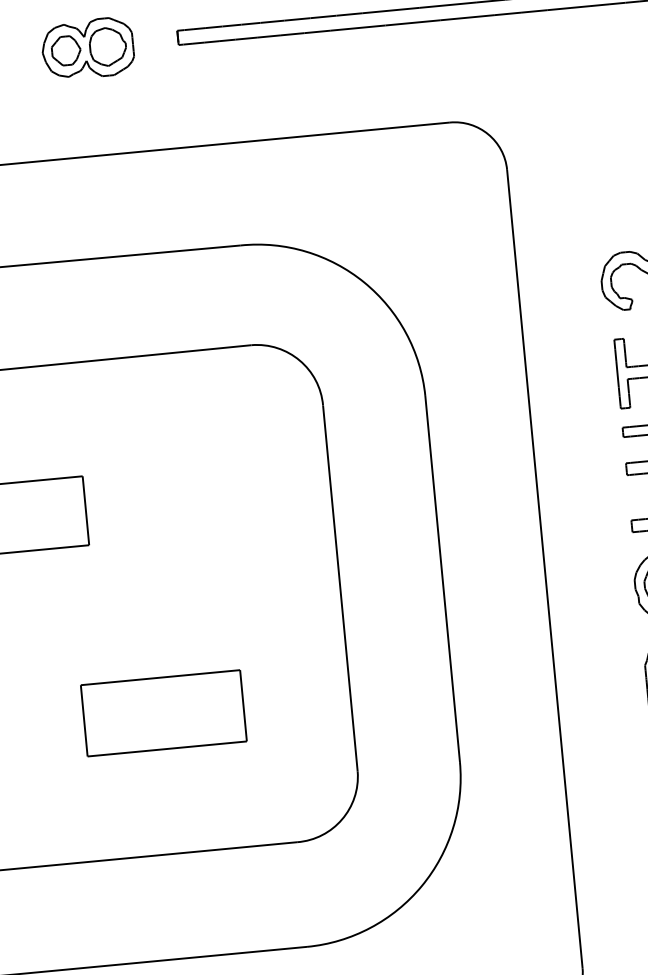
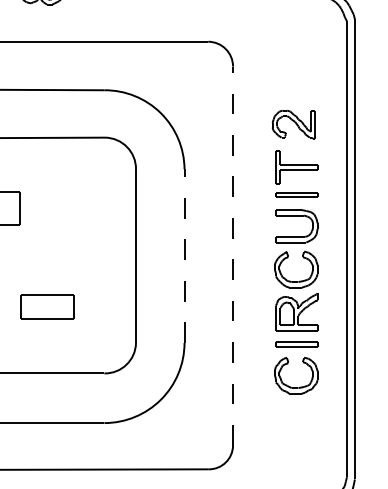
line: (545, 570) -> (233, 256), solid -> dashed
line: (442, 579) -> (184, 256), solid -> dashed
part: (163, 712) -> (47, 306), size x0.7

